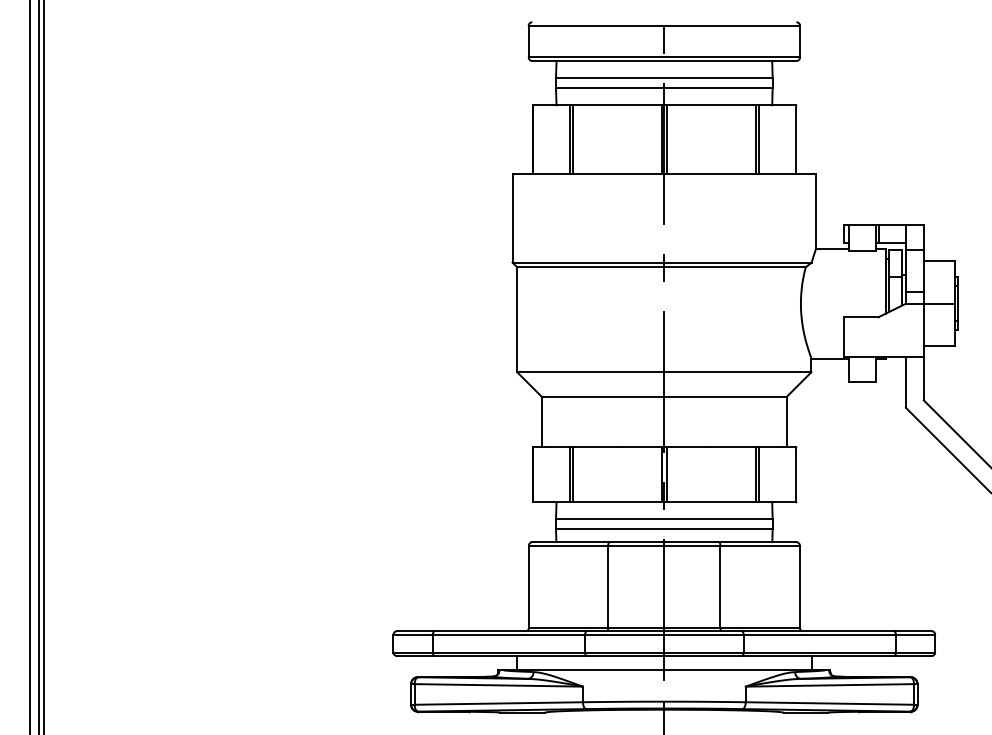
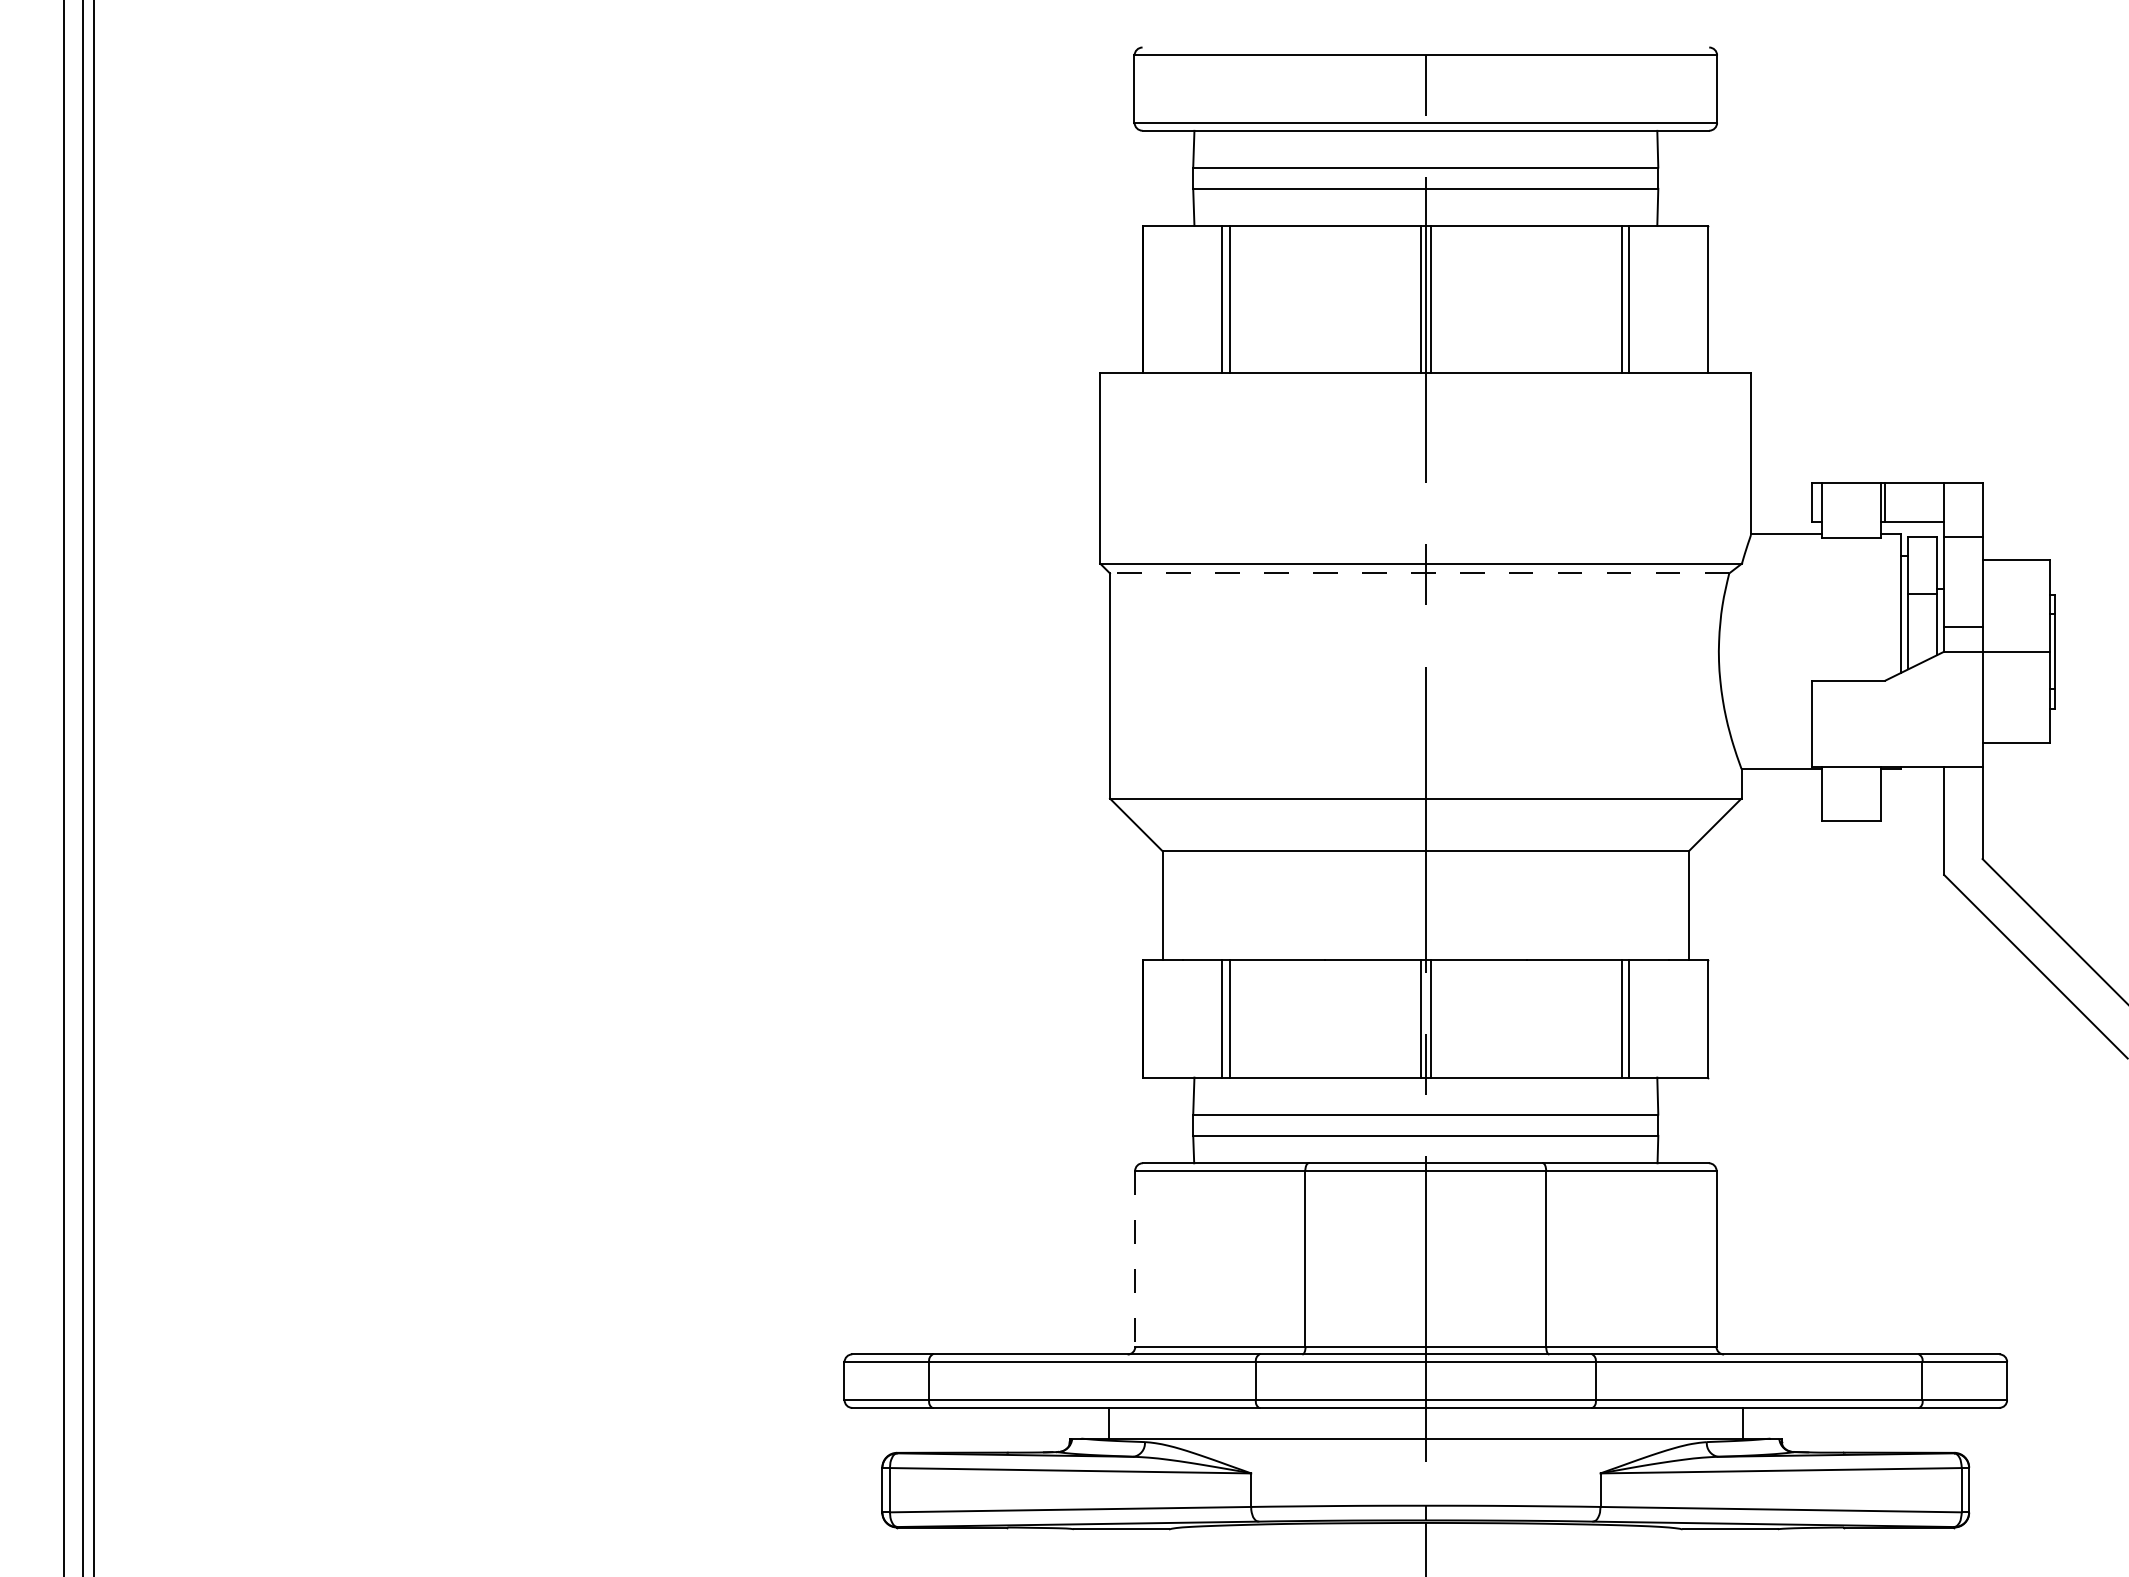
line: (660, 267) -> (1417, 573), solid -> dashed
line: (528, 587) -> (1134, 1260), solid -> dashed

